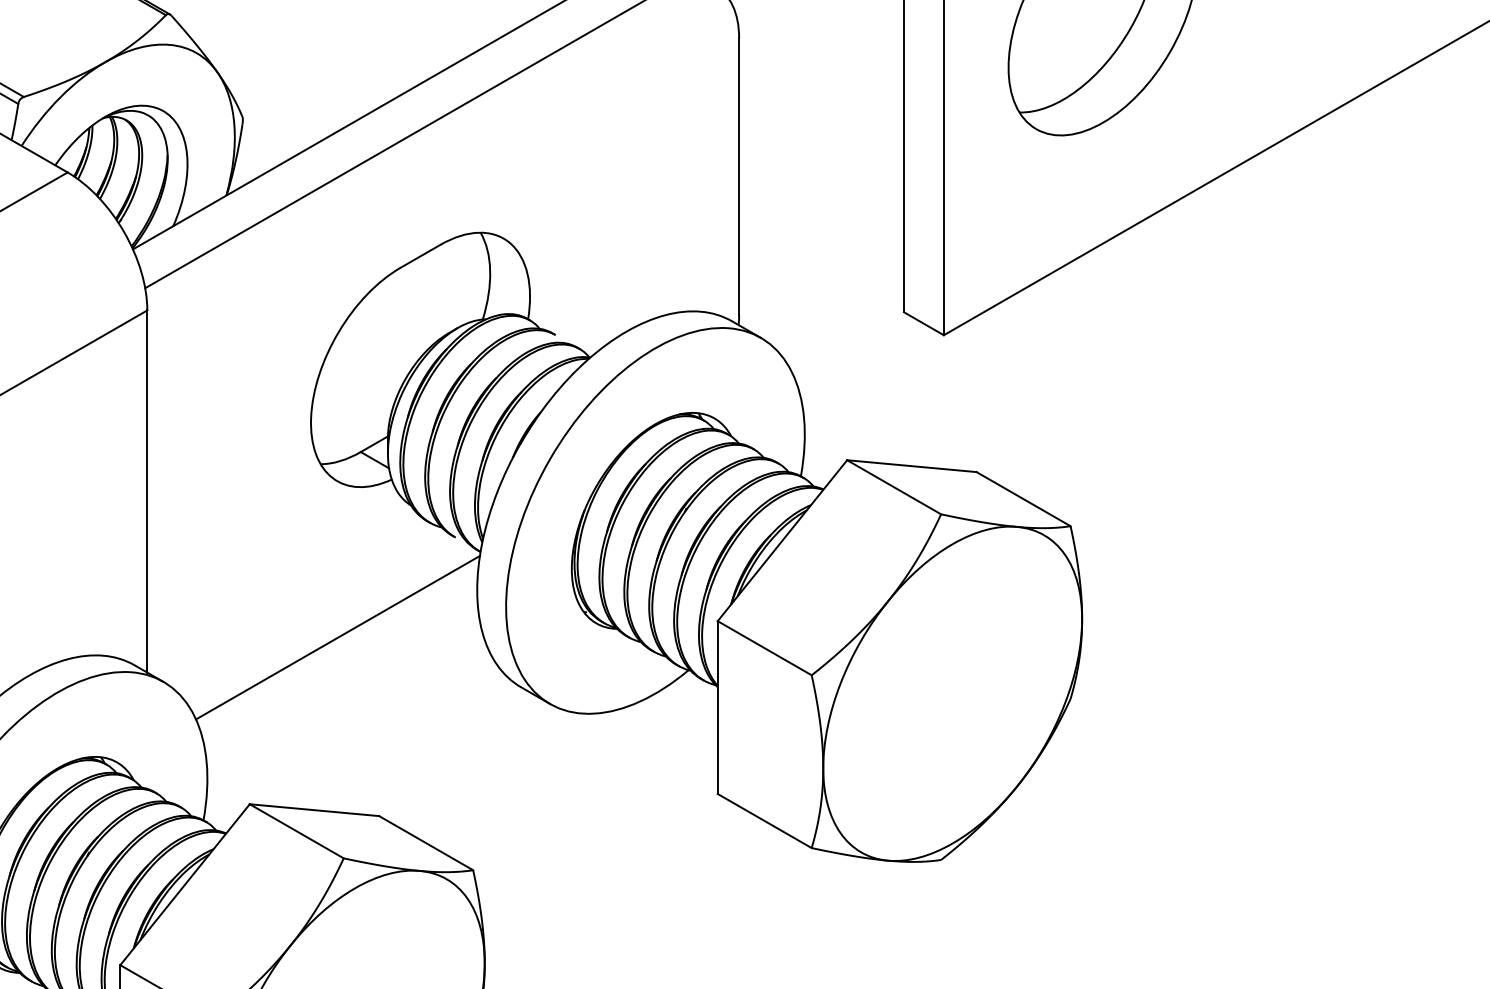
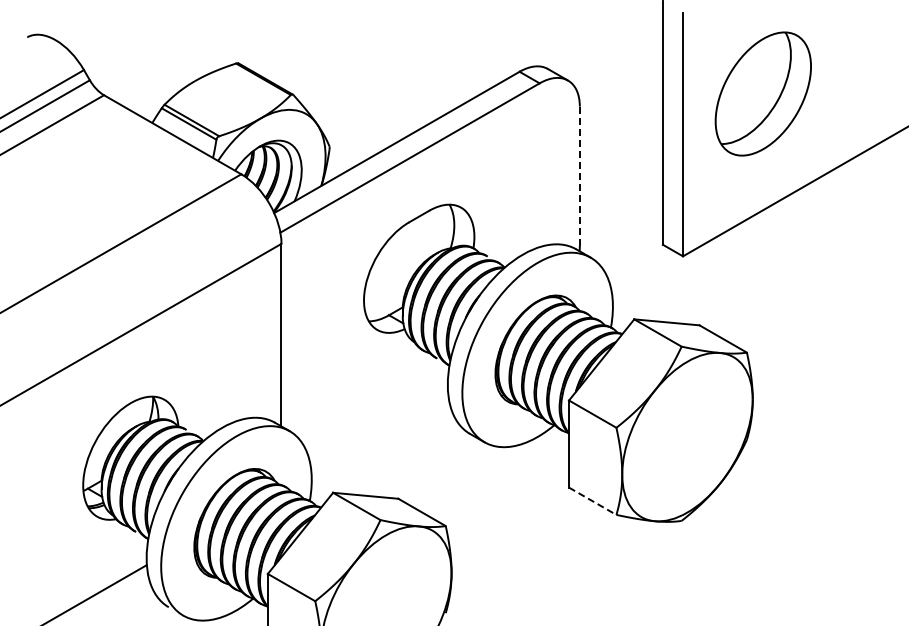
line: (738, 176) -> (579, 176), solid -> dashed
line: (337, 637) -> (377, 408), removed
line: (766, 821) -> (593, 501), solid -> dashed

